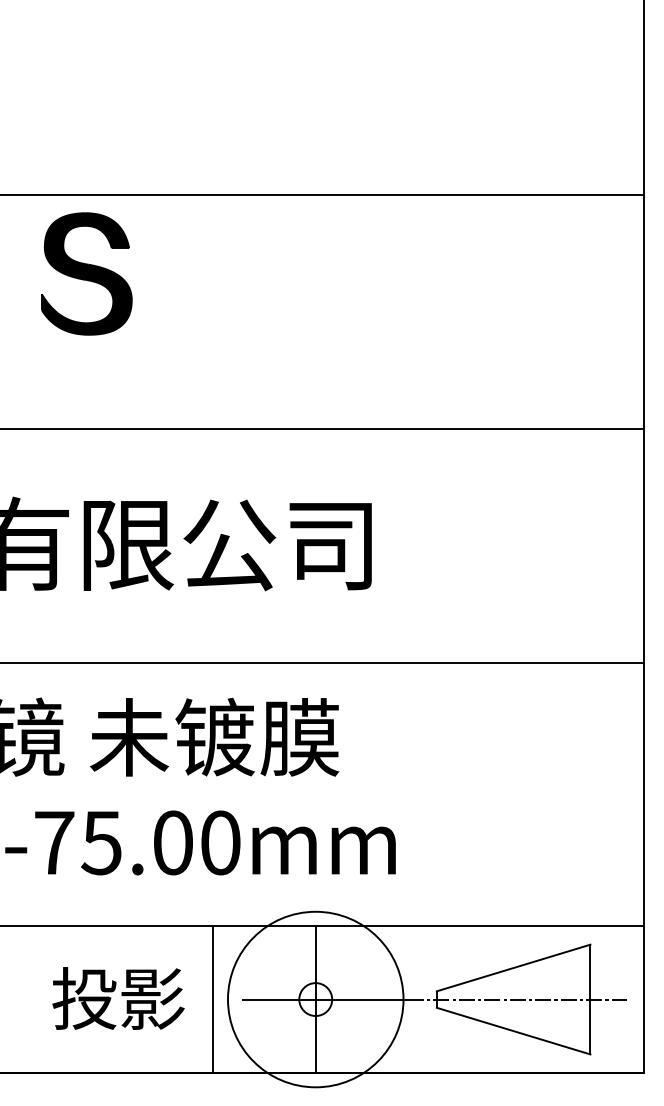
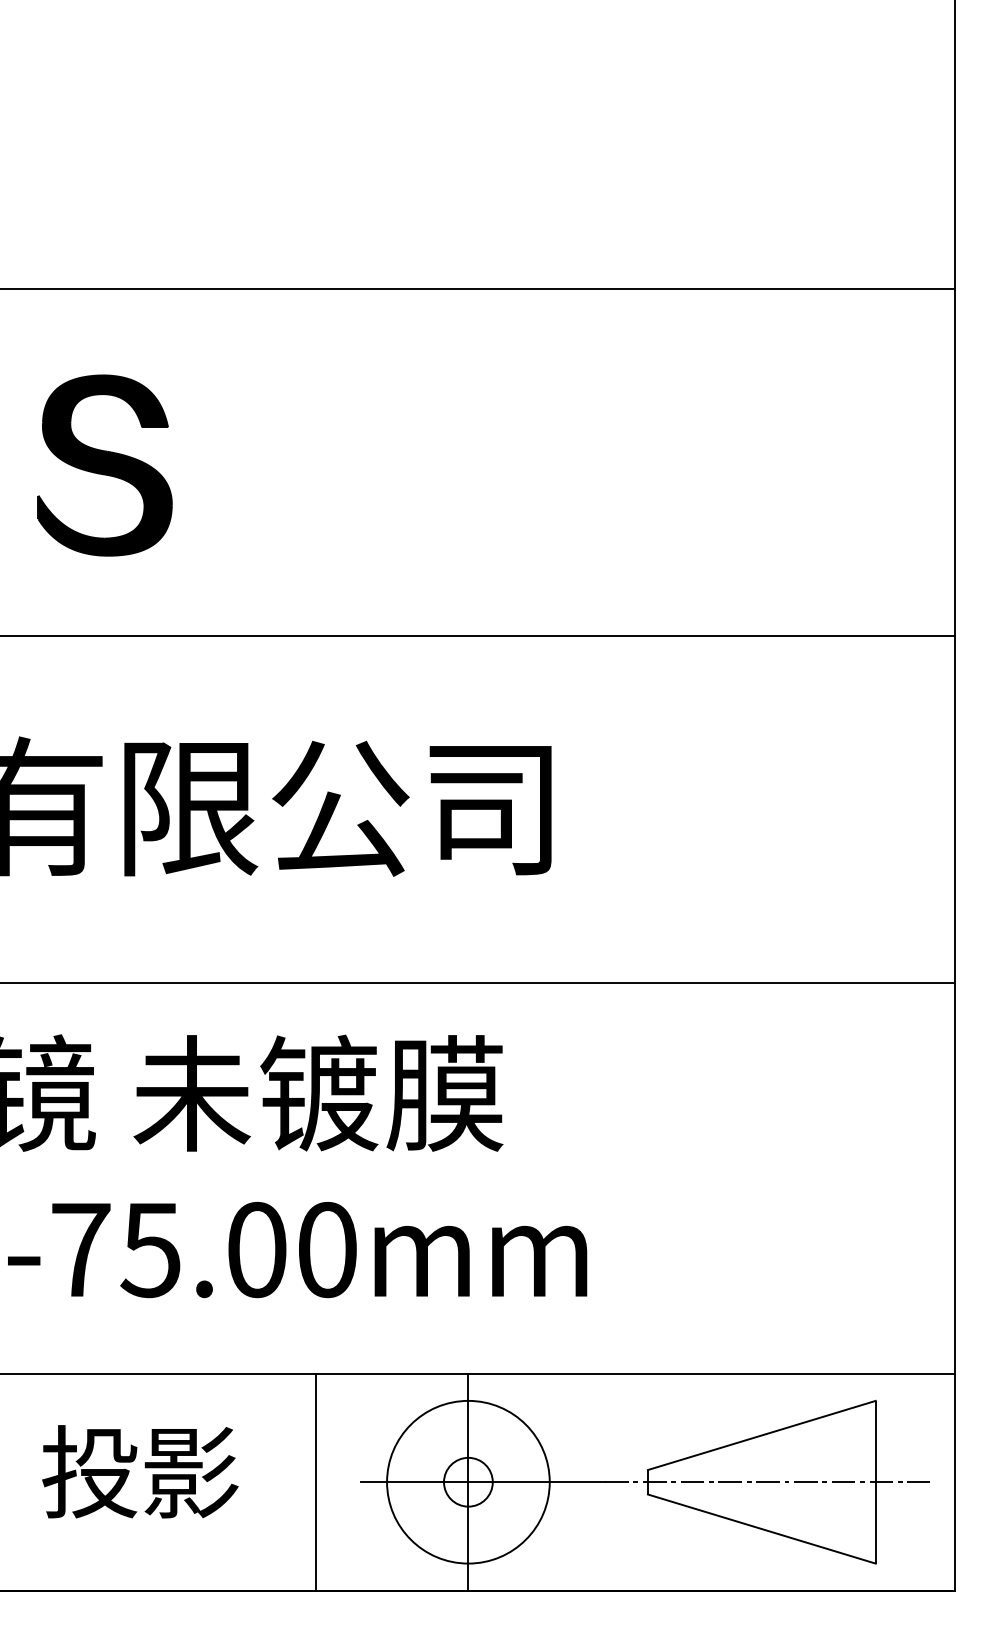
part: (86, 273) -> (104, 464), moved
text: (118, 998) -> (140, 1471), moved
circle: (315, 999) -> (468, 1482), size x0.62

